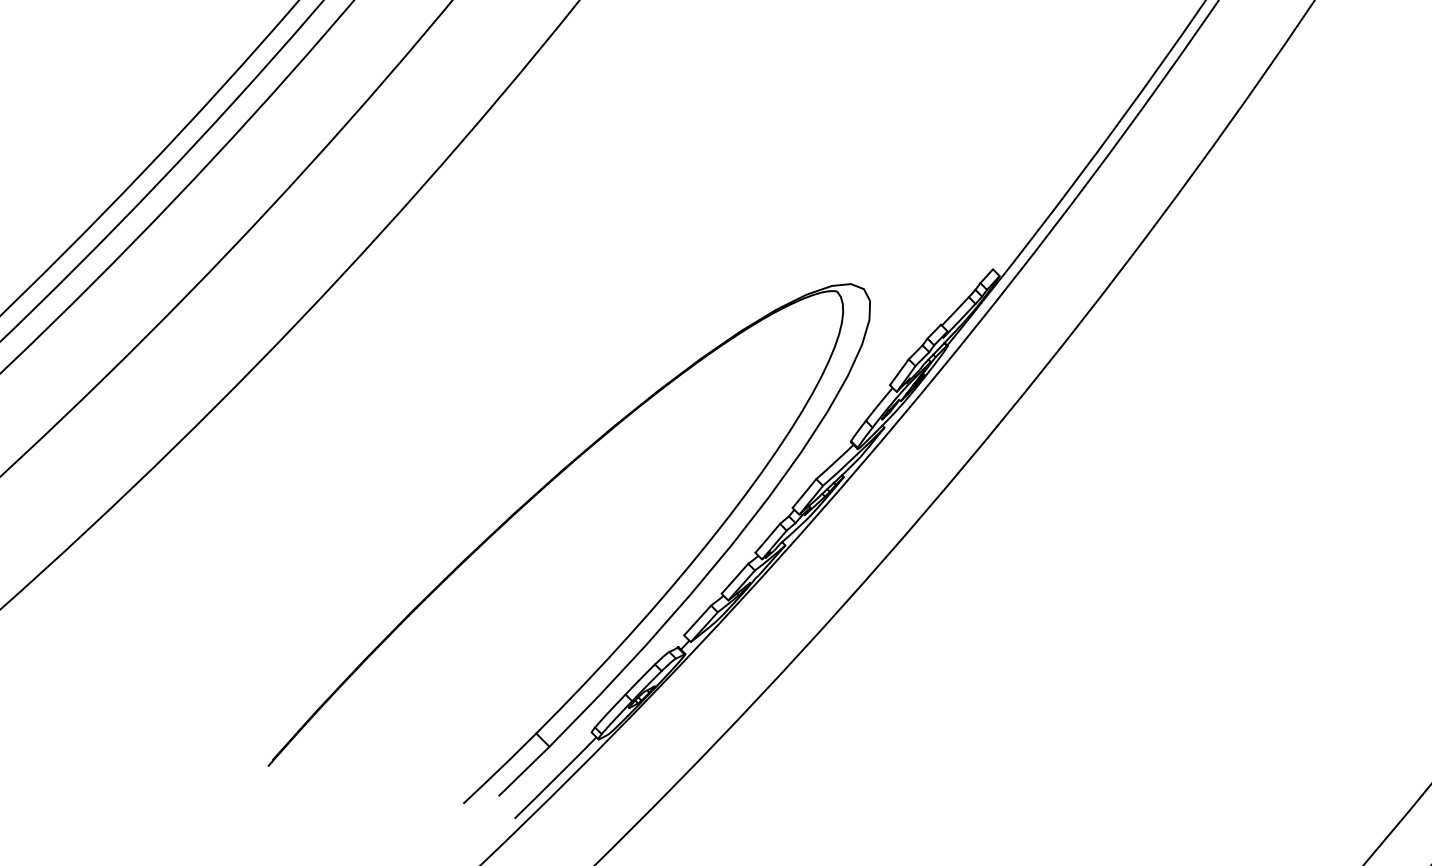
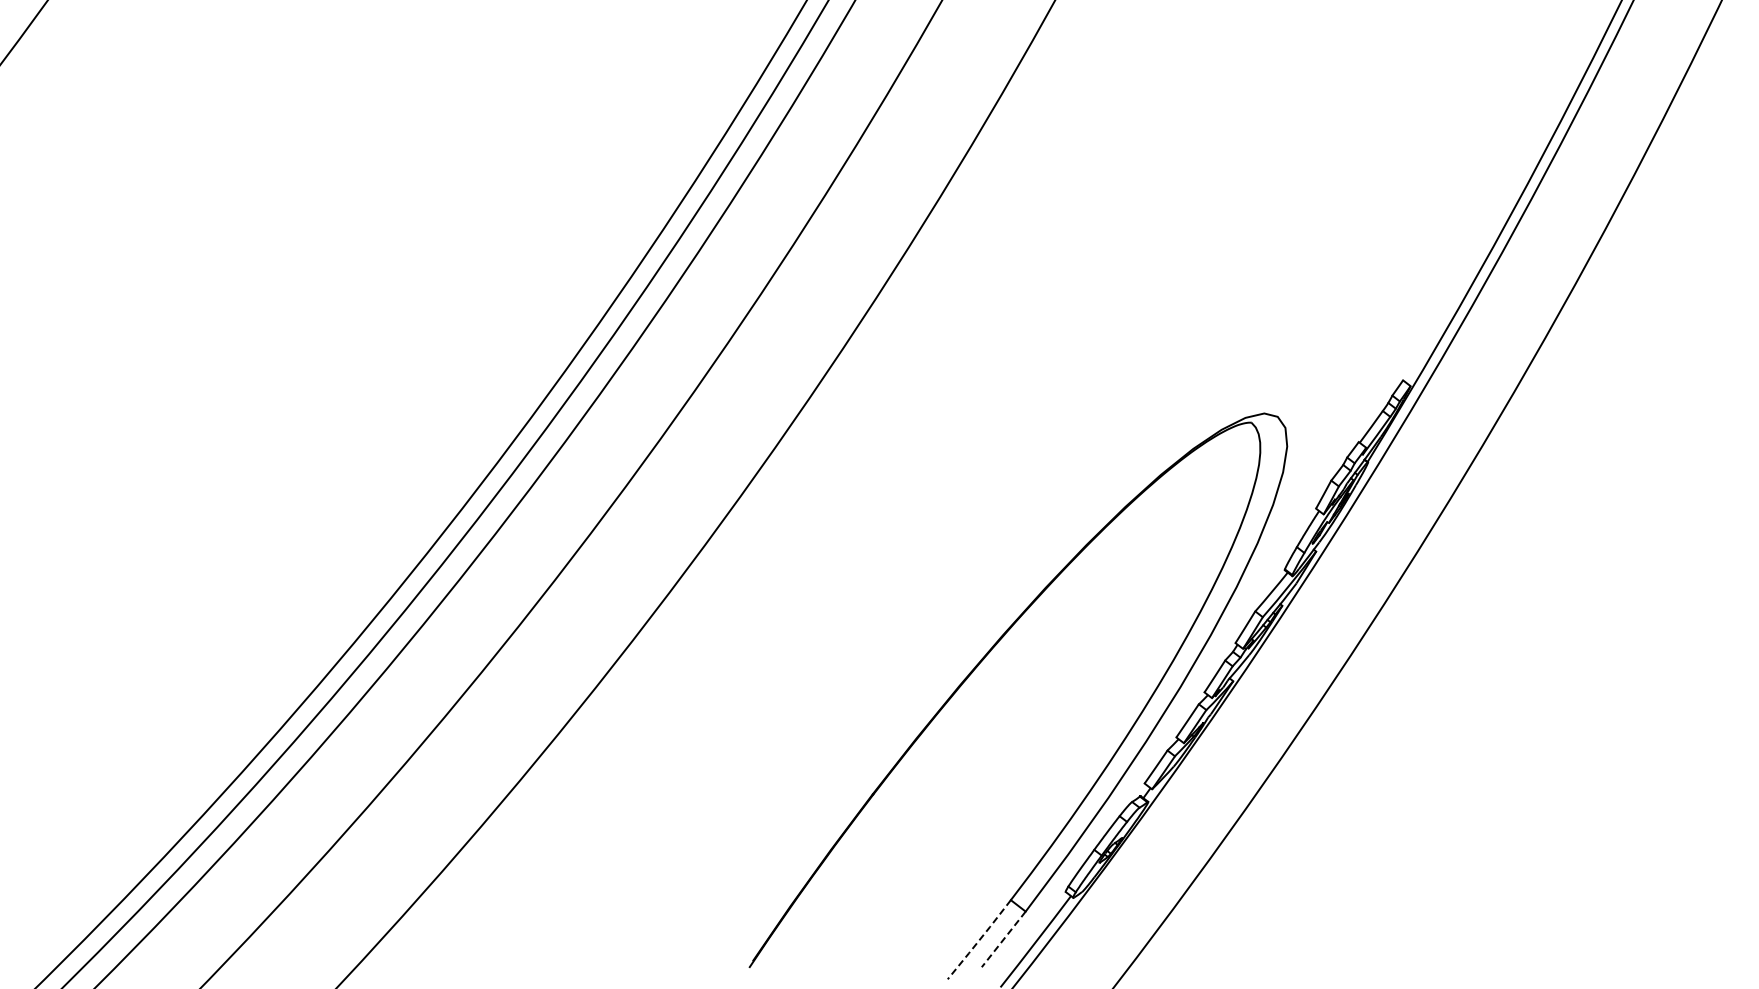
line: (499, 769) -> (979, 940), solid -> dashed
line: (523, 771) -> (1003, 939), solid -> dashed

